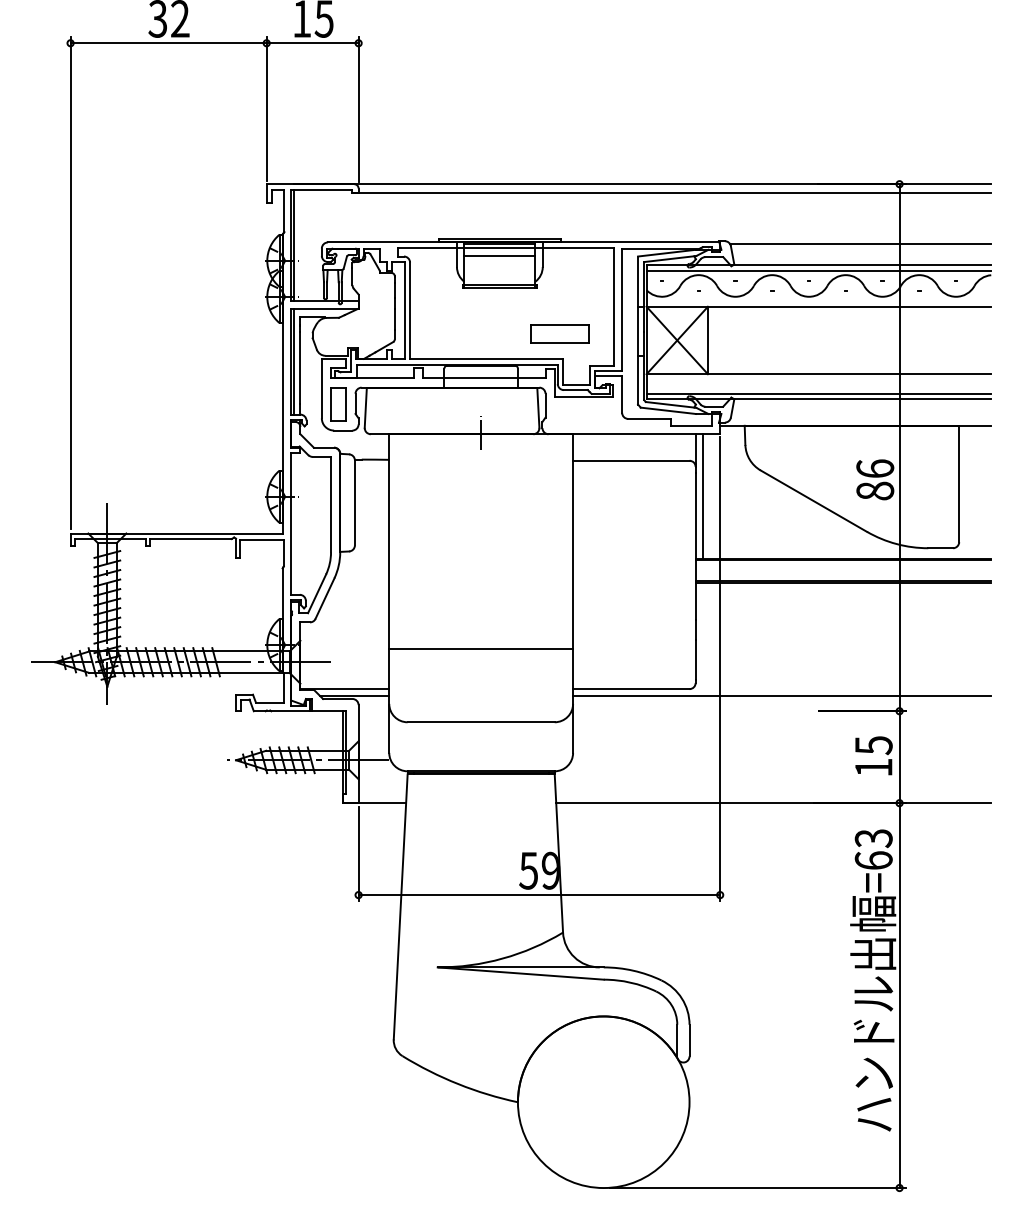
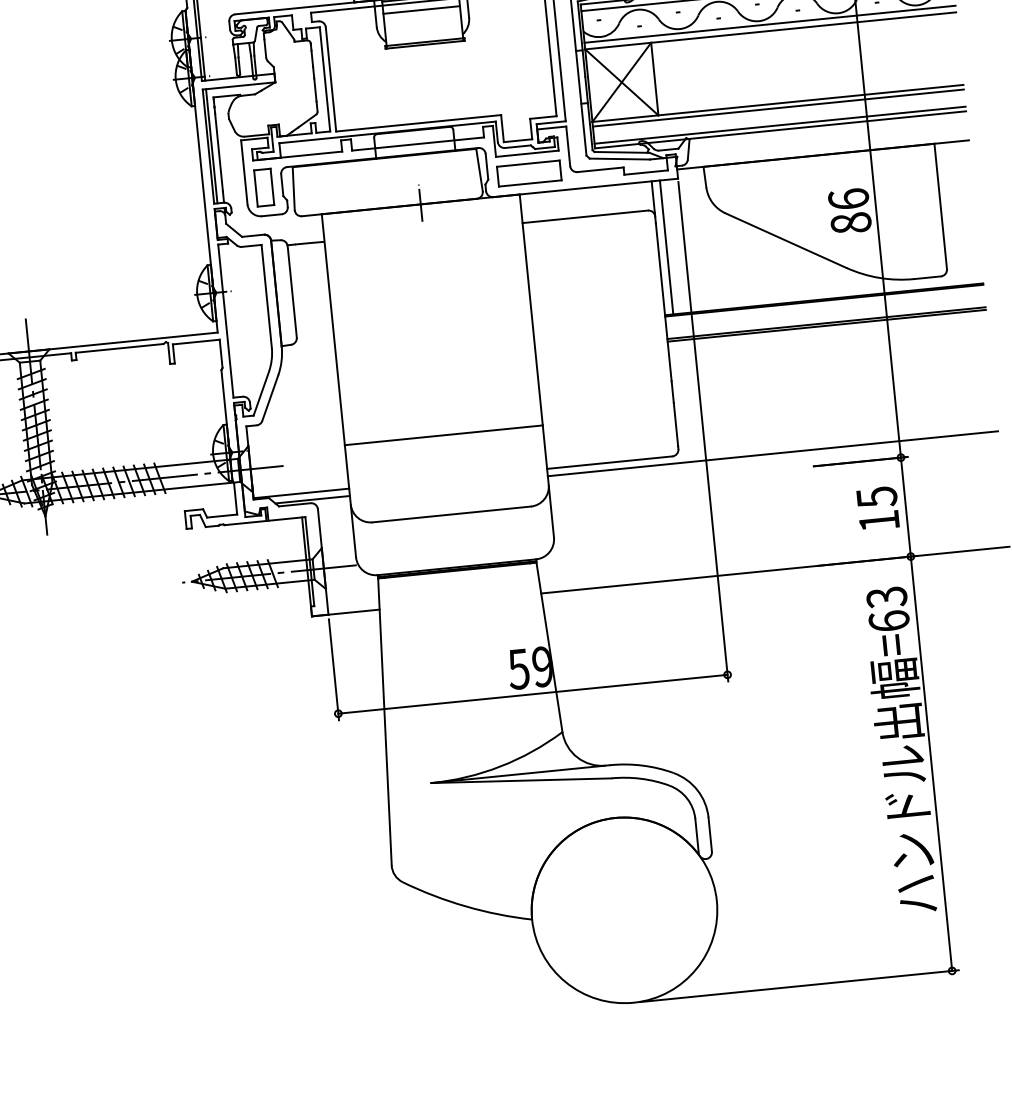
line: (818, 300) -> (769, 24), added
part: (559, 333) -> (528, 173), moved
line: (818, 378) -> (777, 108), added

